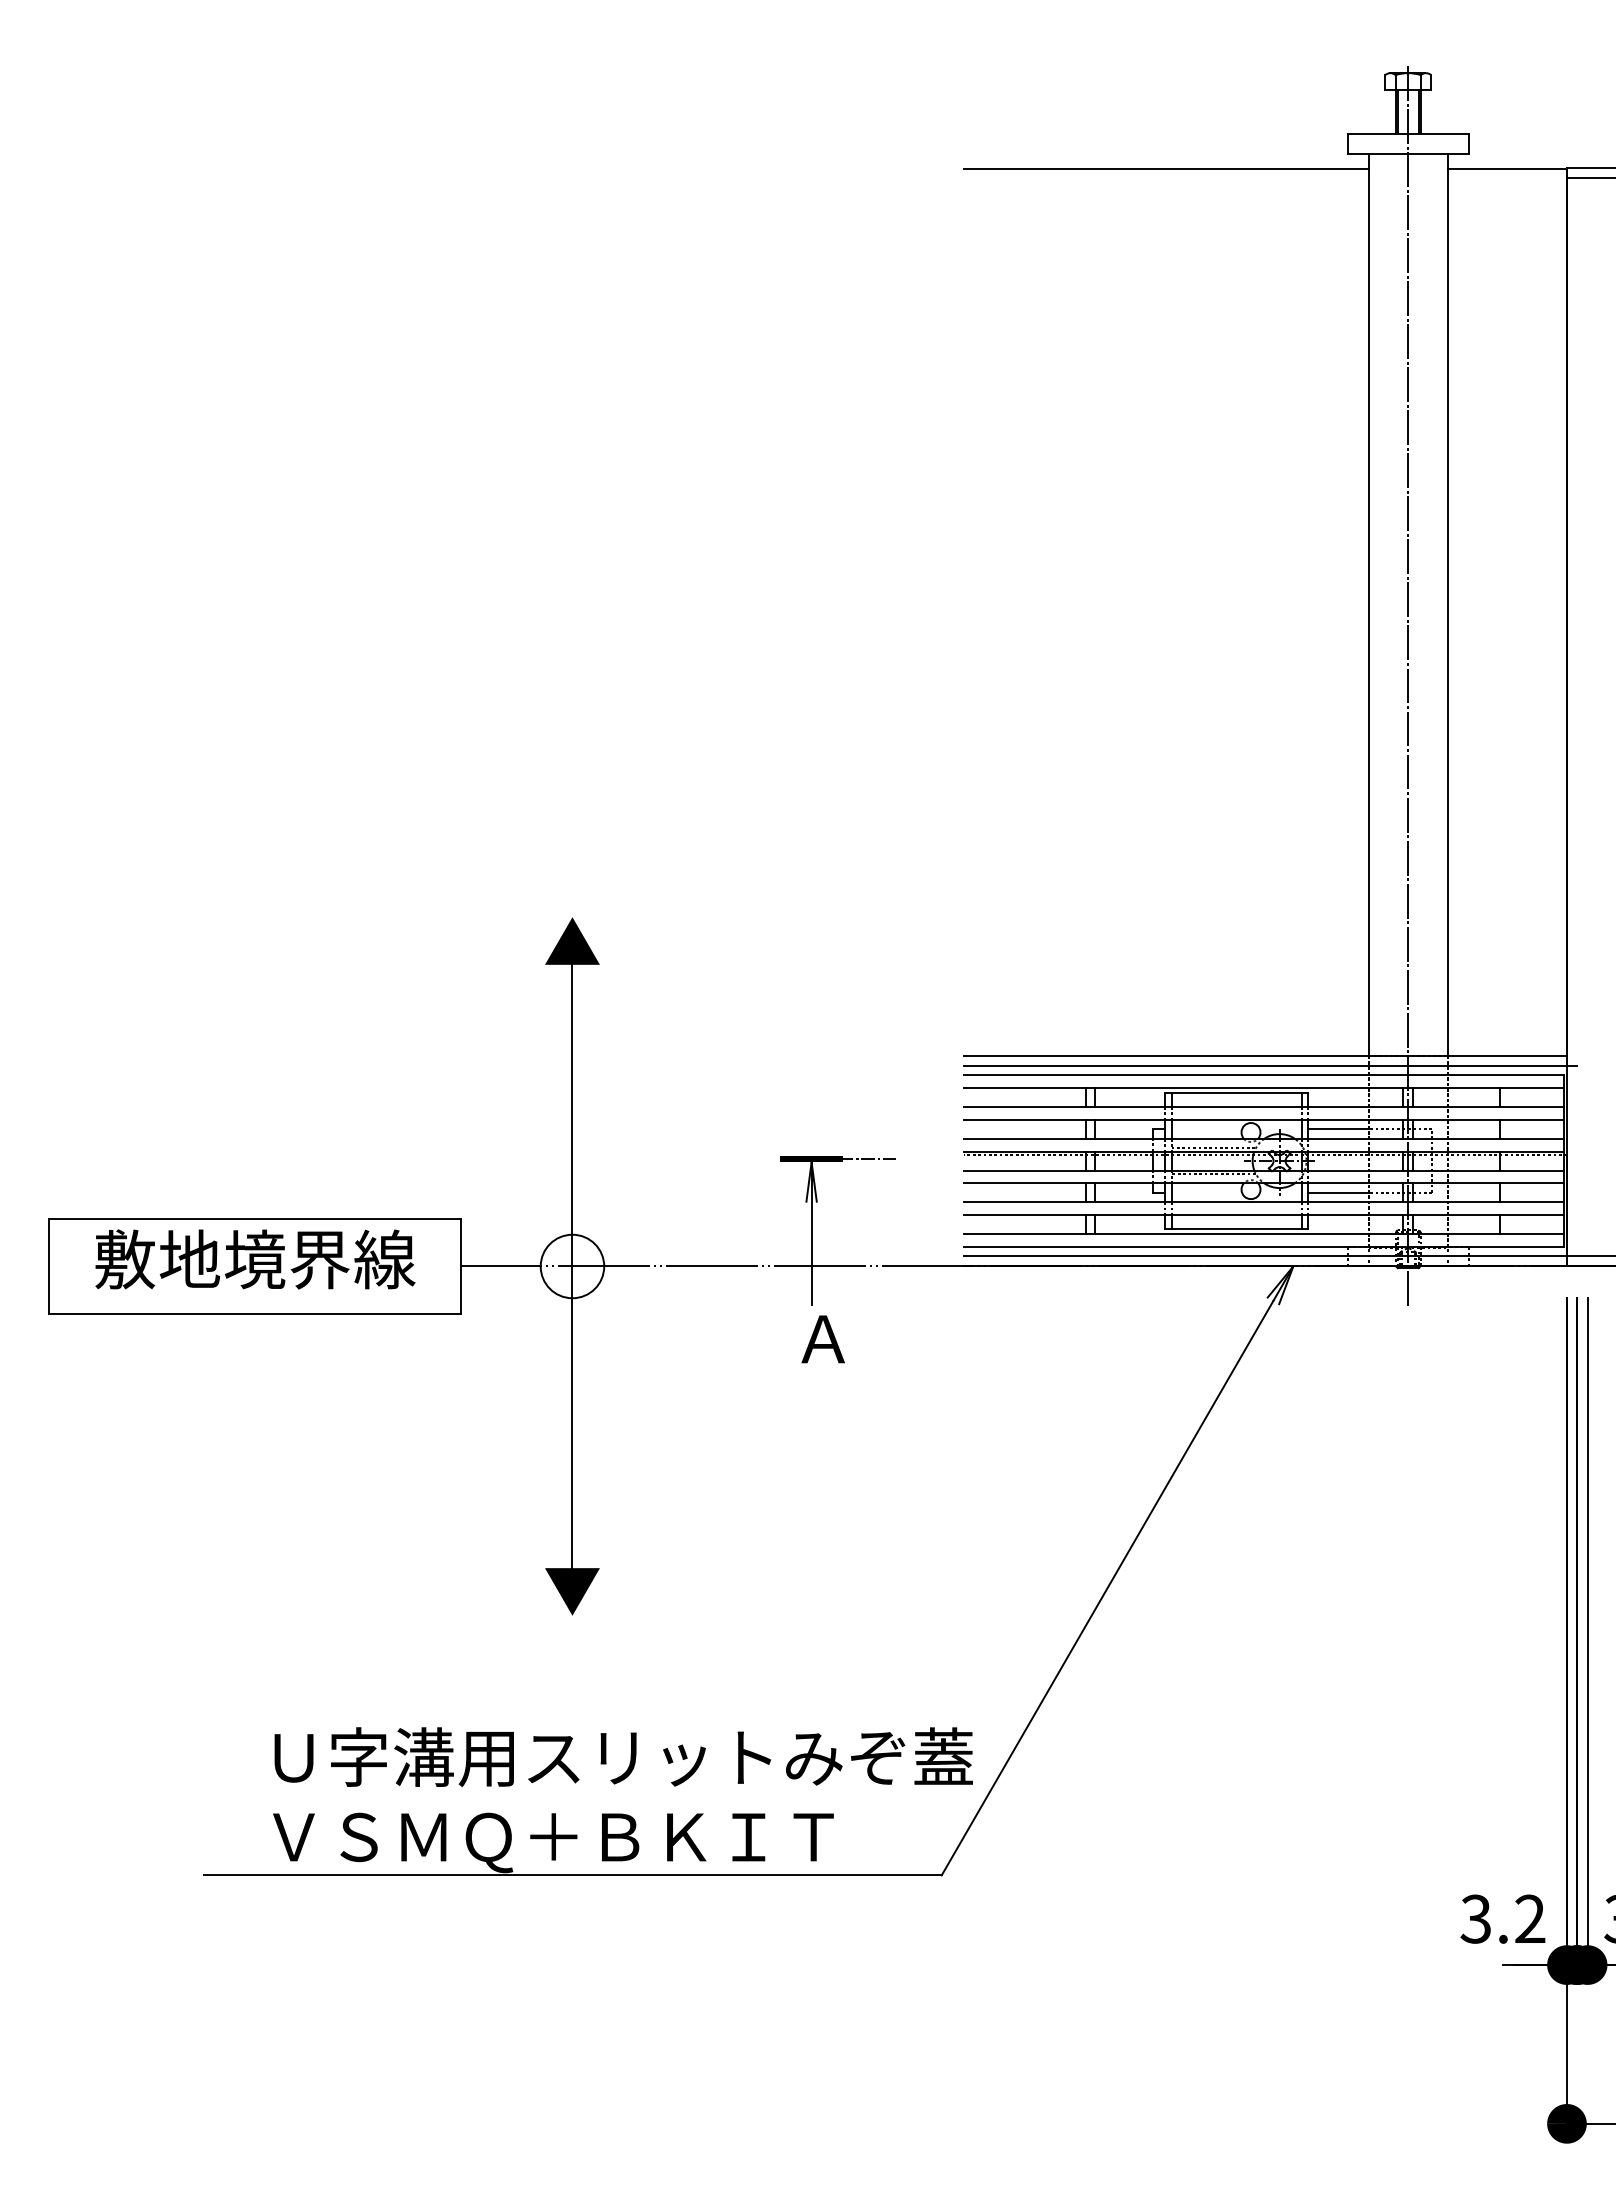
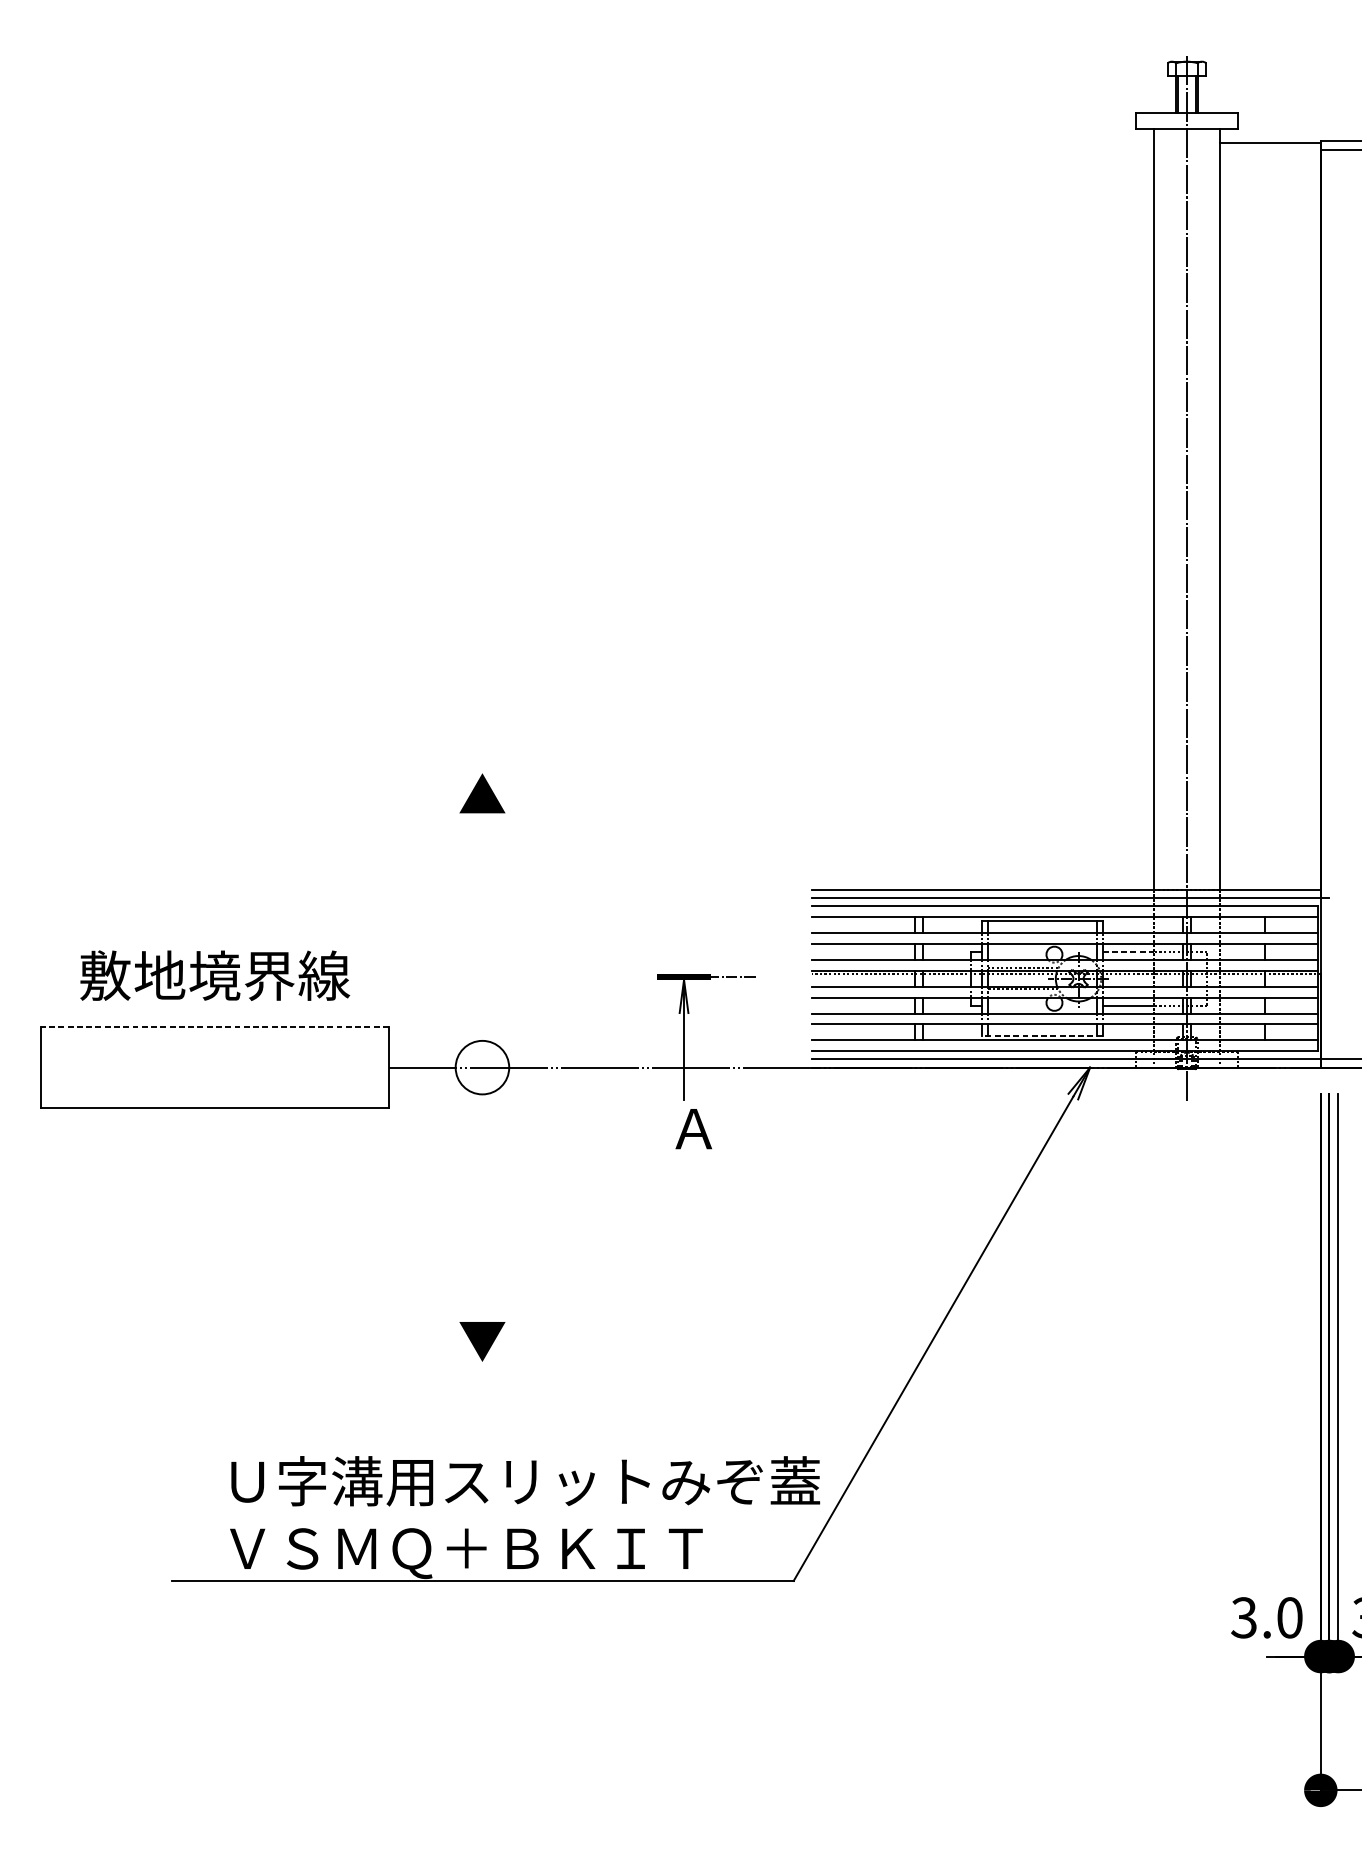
line: (1165, 169) -> (982, 142), removed
line: (1338, 1129) -> (1128, 952), solid -> dashed
line: (254, 1218) -> (214, 1027), solid -> dashed
line: (1236, 1229) -> (1042, 1036), solid -> dashed
text: (255, 1259) -> (215, 975), moved
line: (572, 1266) -> (482, 1067), removed
text: (1530, 1918) -> (1290, 1617), 3.2 -> 3.0

